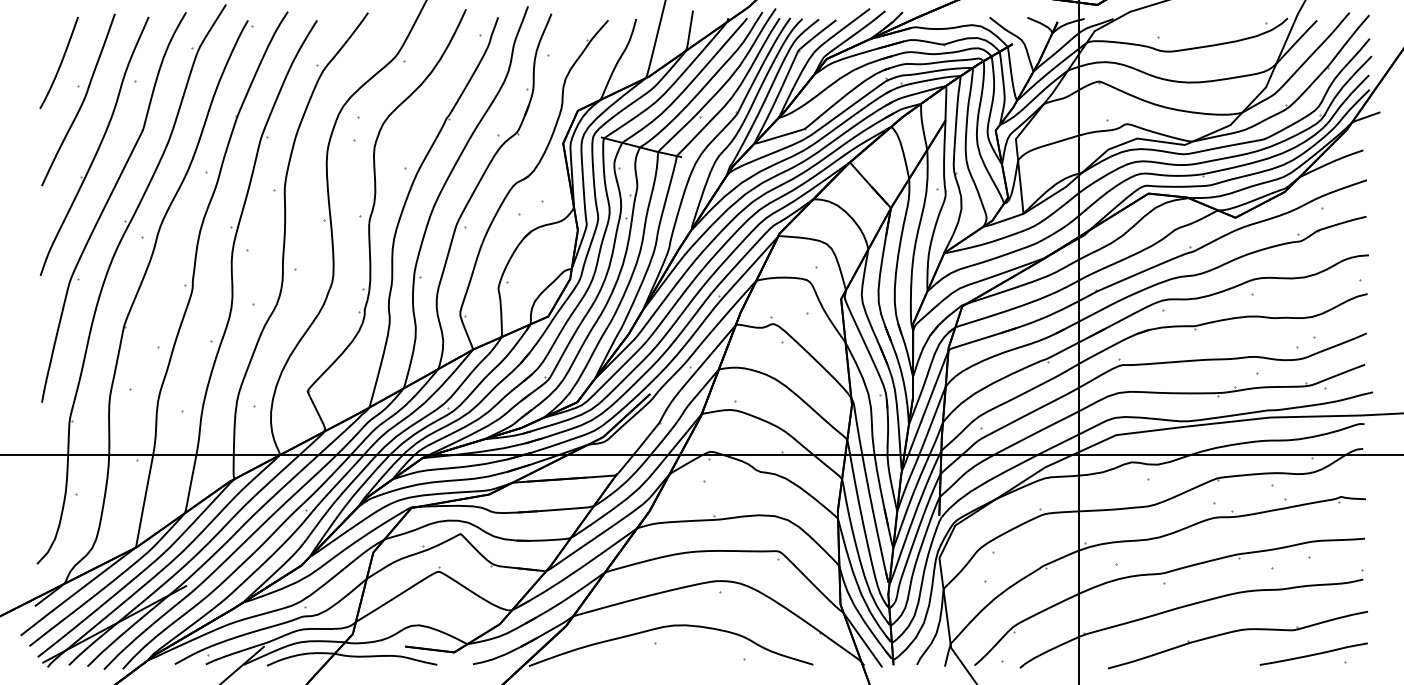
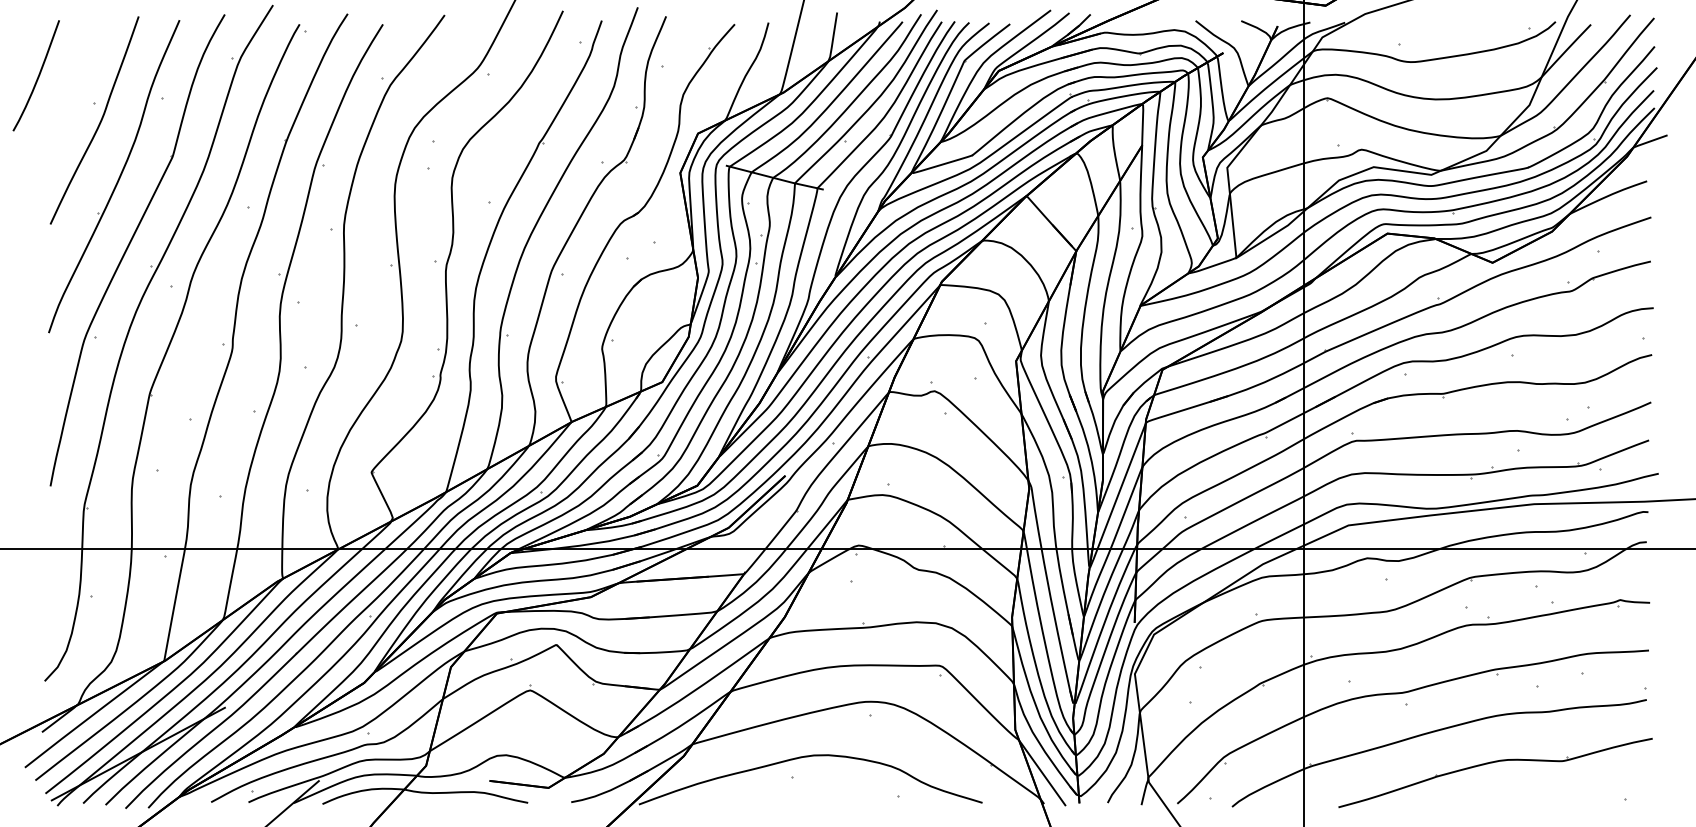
curve: (60, 63) -> (37, 76), moved
curve: (1314, 653) -> (1587, 789), removed

